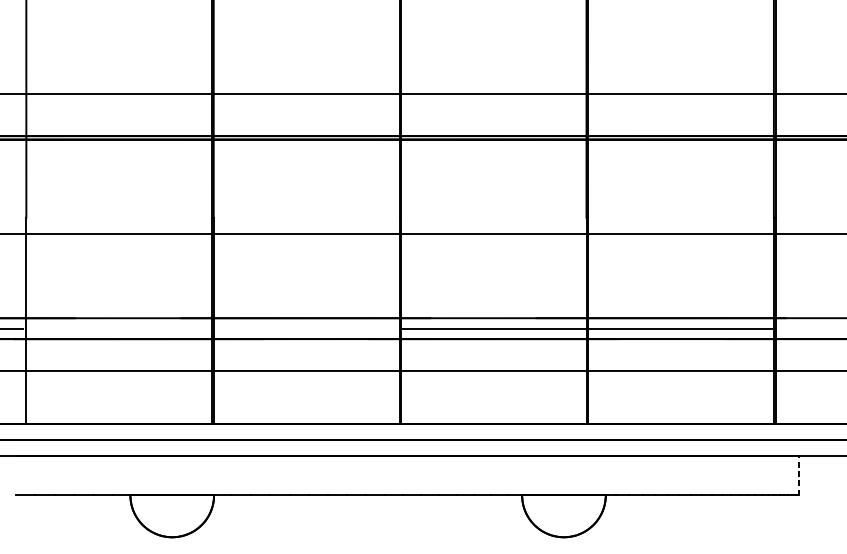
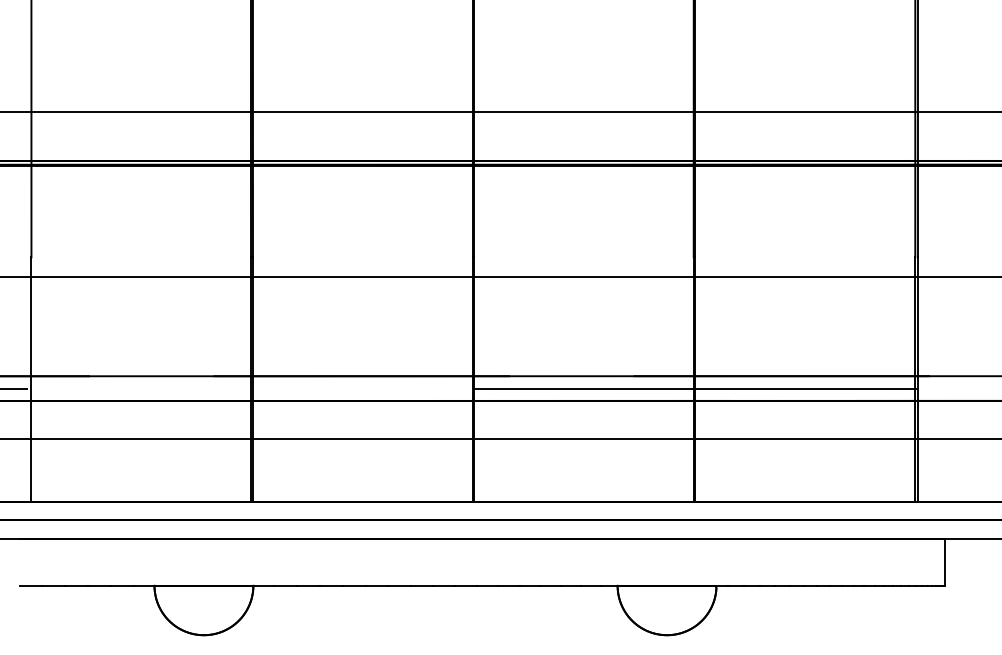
line: (799, 474) -> (945, 561), dashed -> solid

